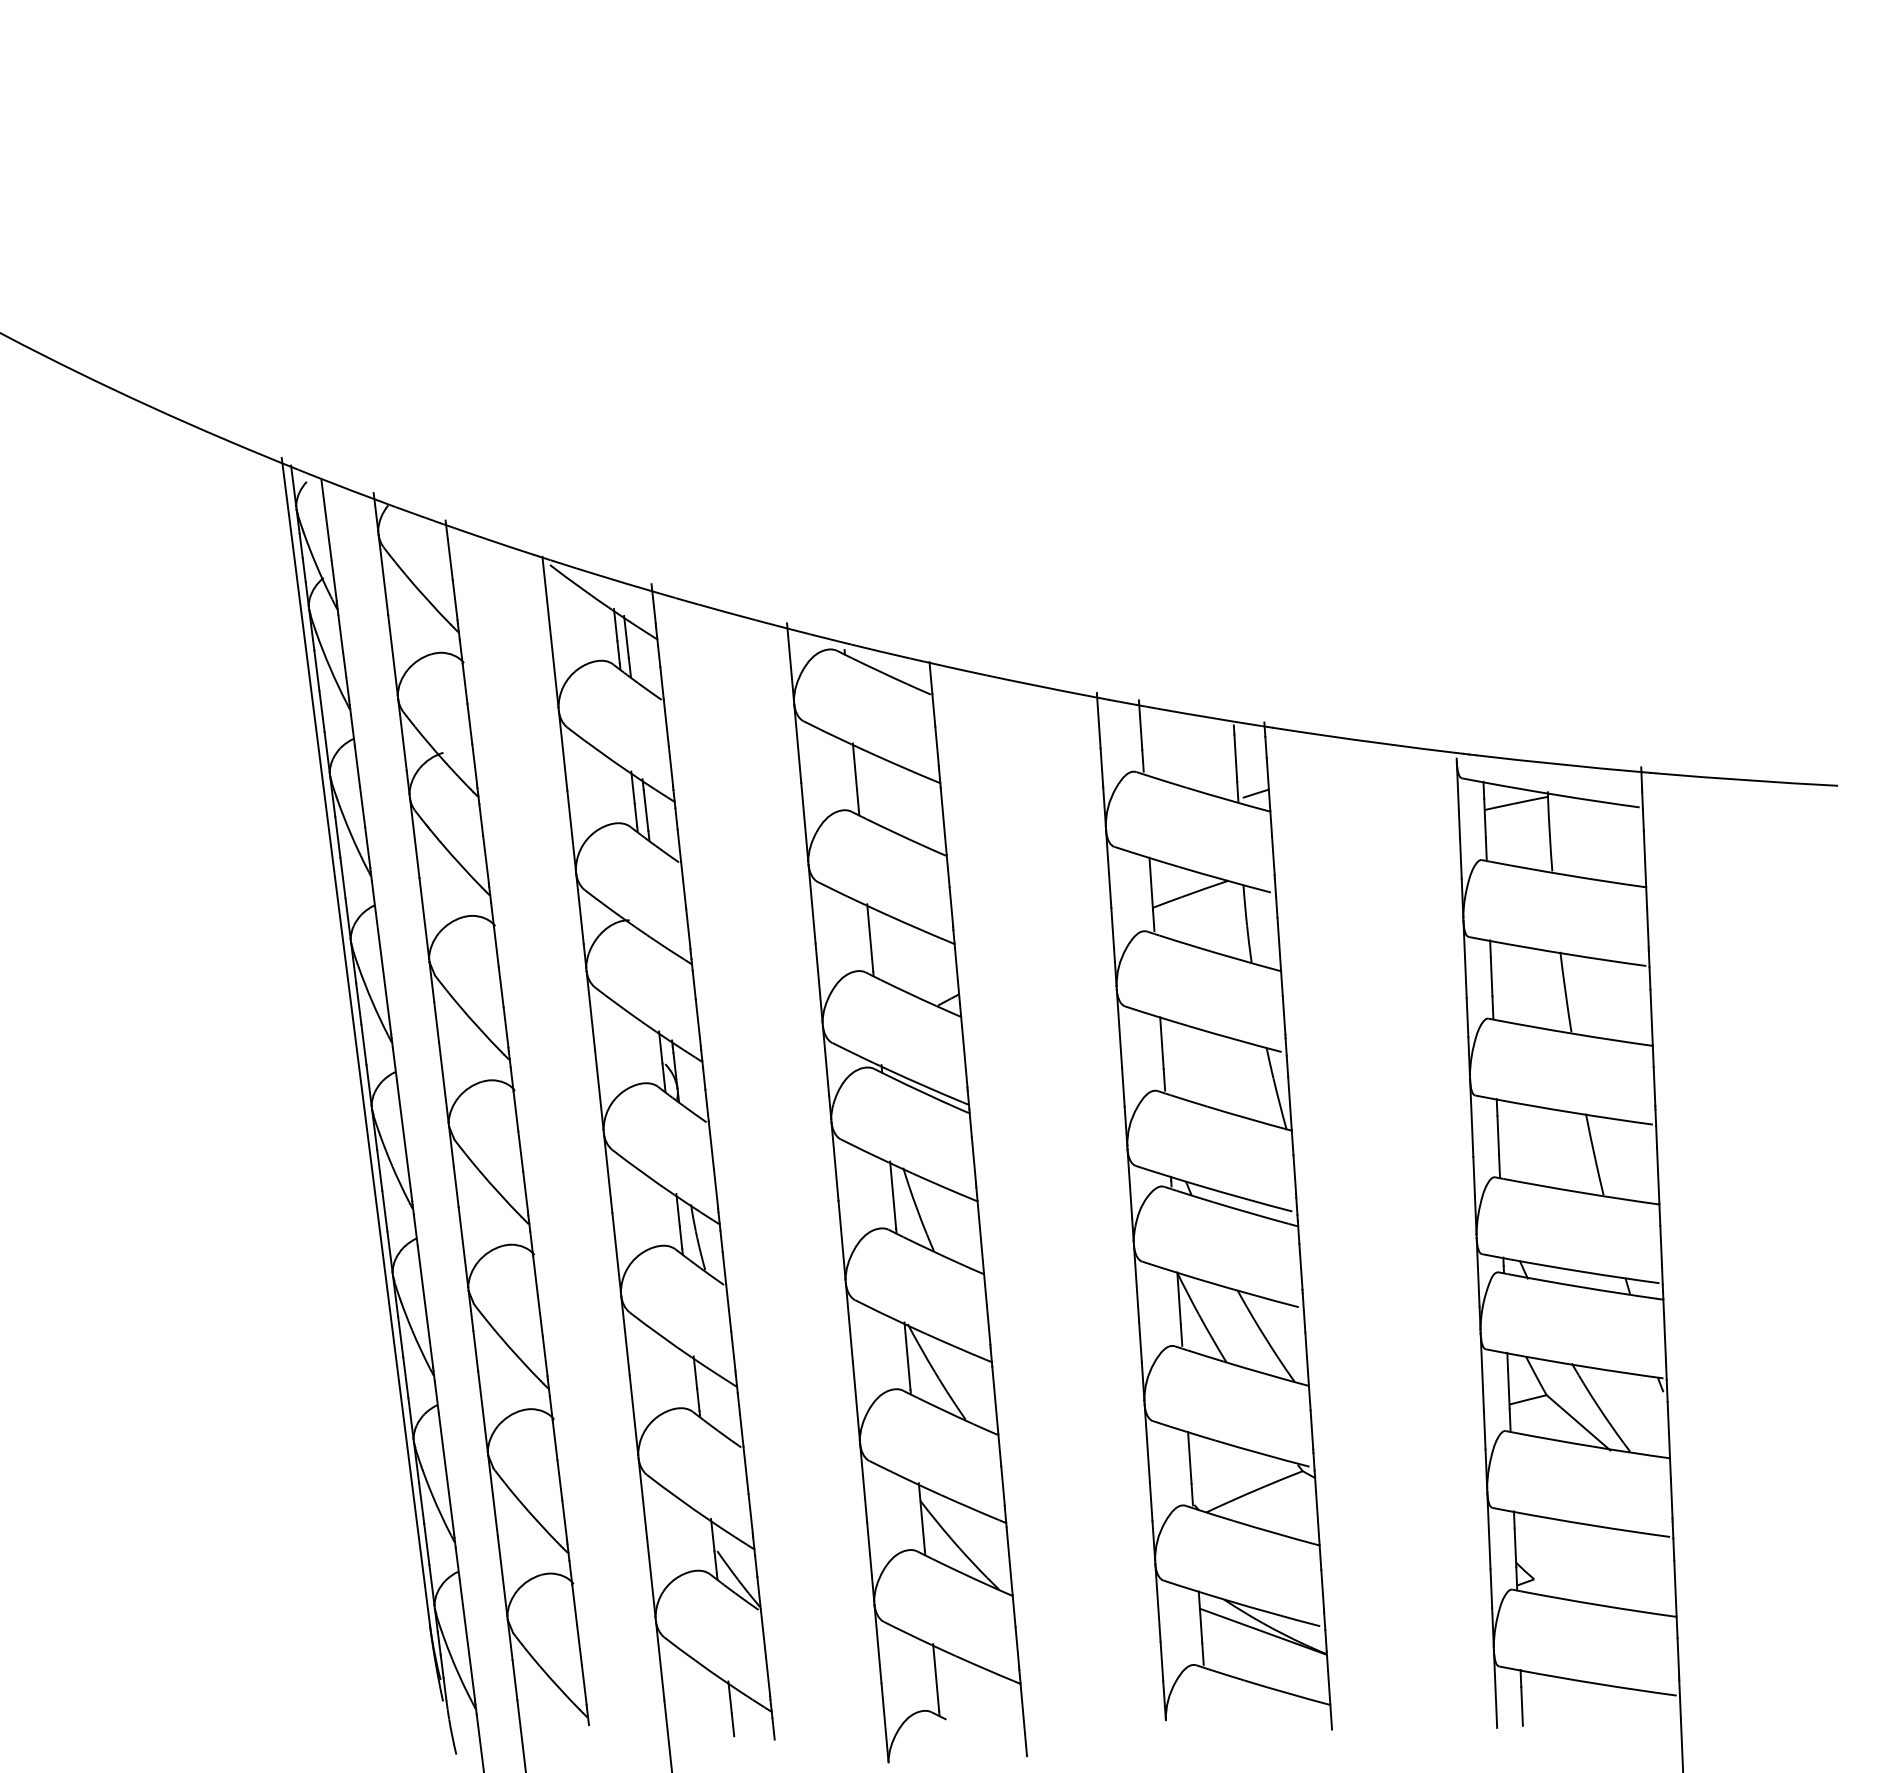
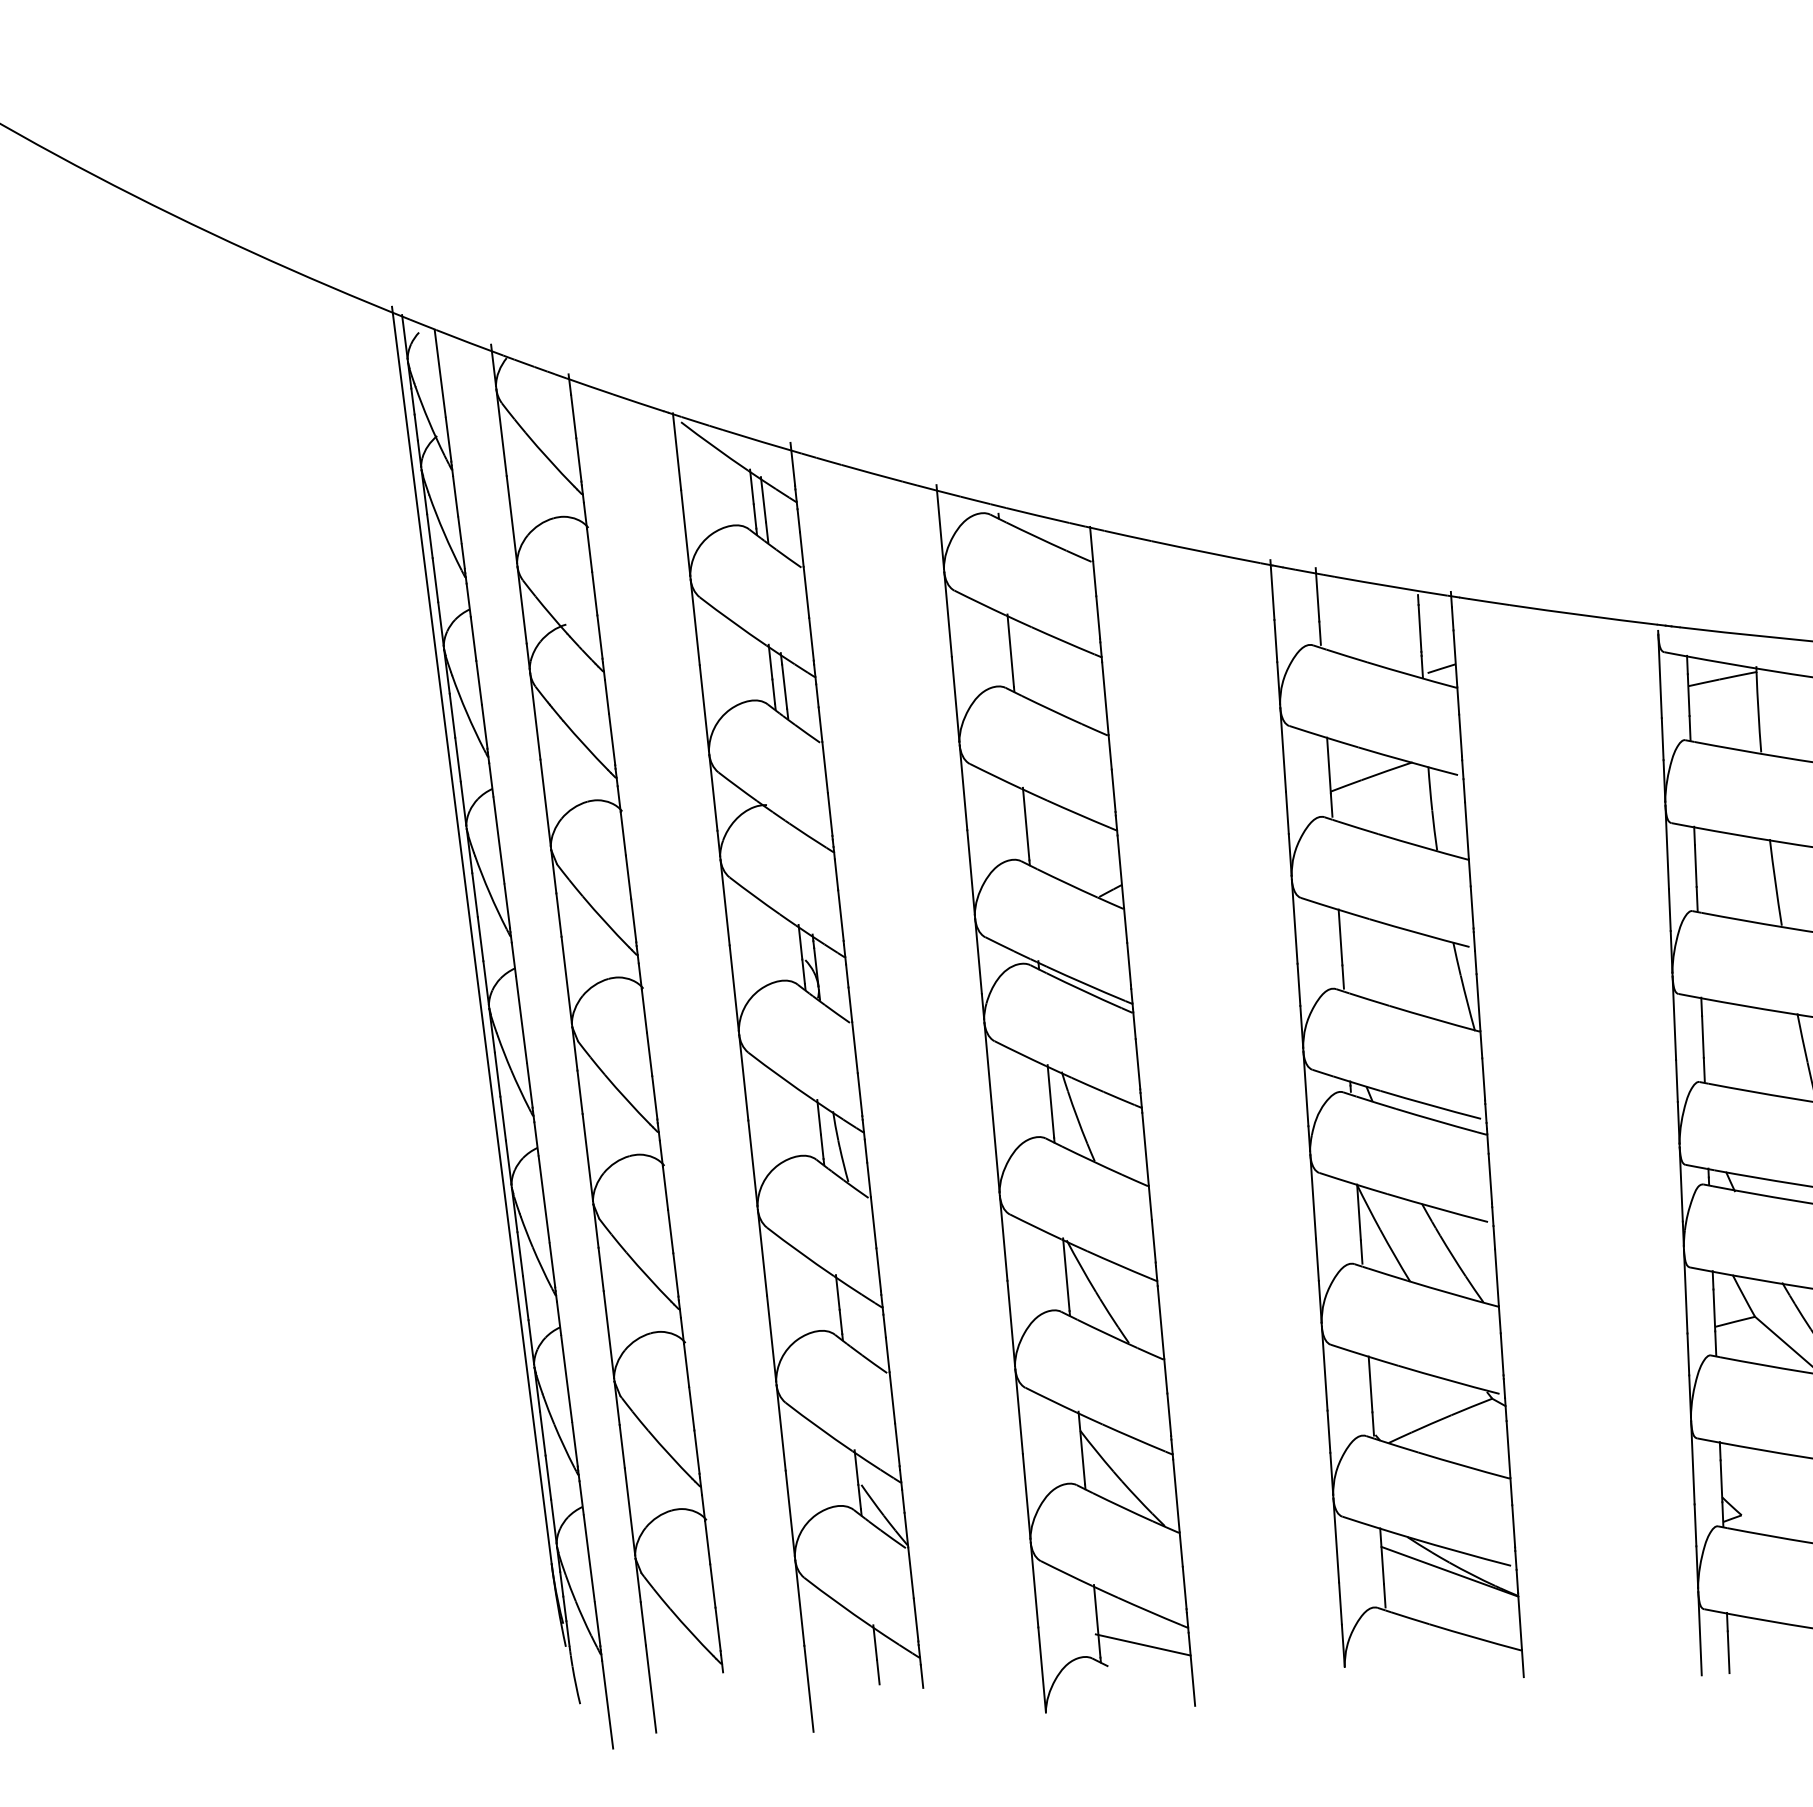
line: (978, 1699) -> (1142, 1644), added

